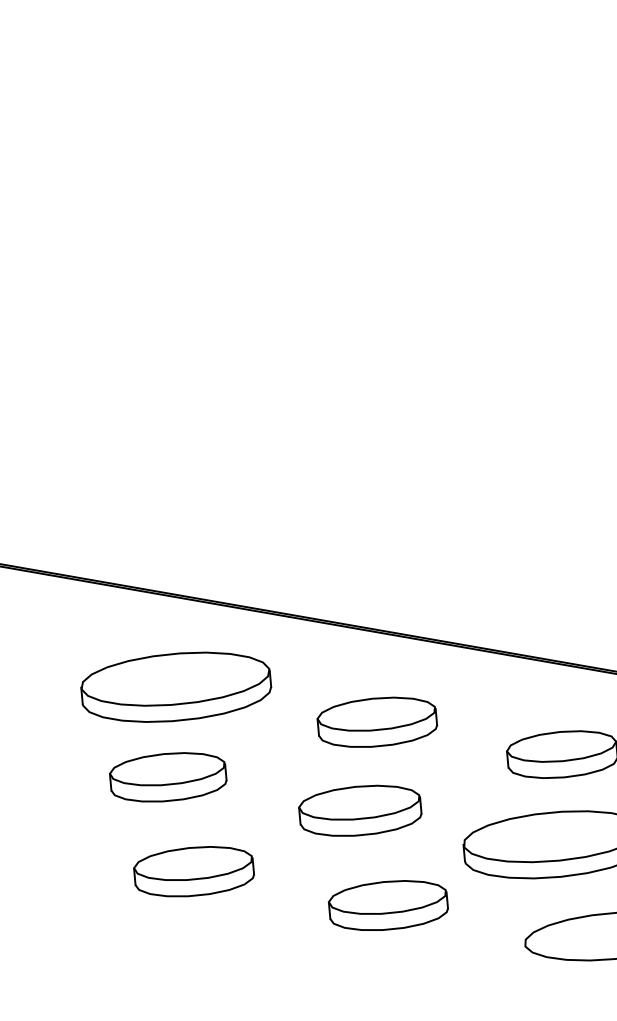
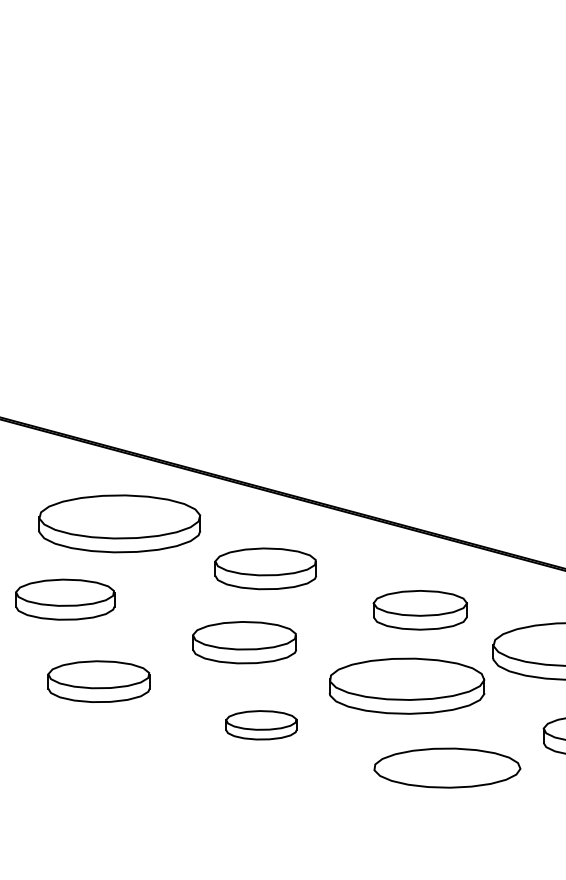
part: (175, 686) -> (119, 523), moved
part: (168, 777) -> (65, 599), moved
part: (388, 905) -> (261, 725), size x0.7

